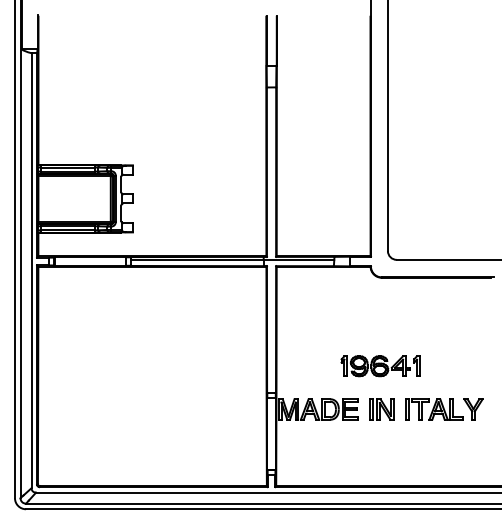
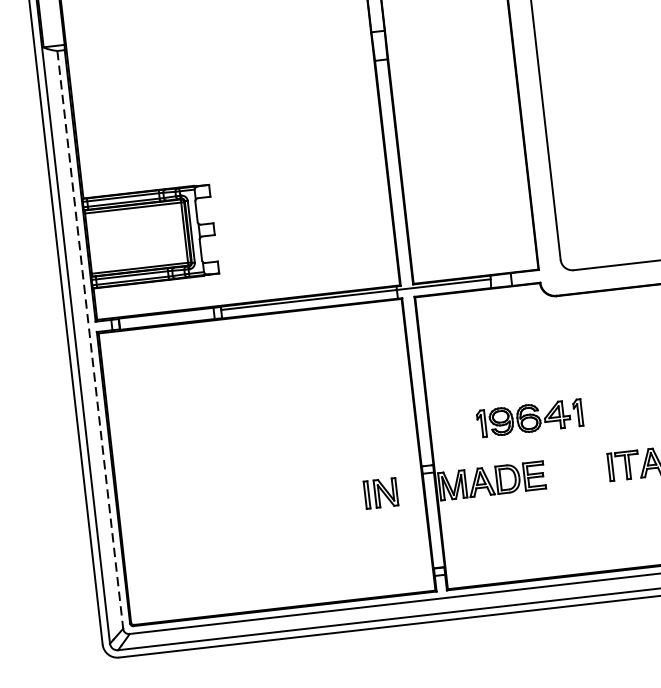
line: (31, 271) -> (90, 340), solid -> dashed
part: (380, 366) -> (529, 418), moved
part: (381, 409) -> (380, 493), moved

